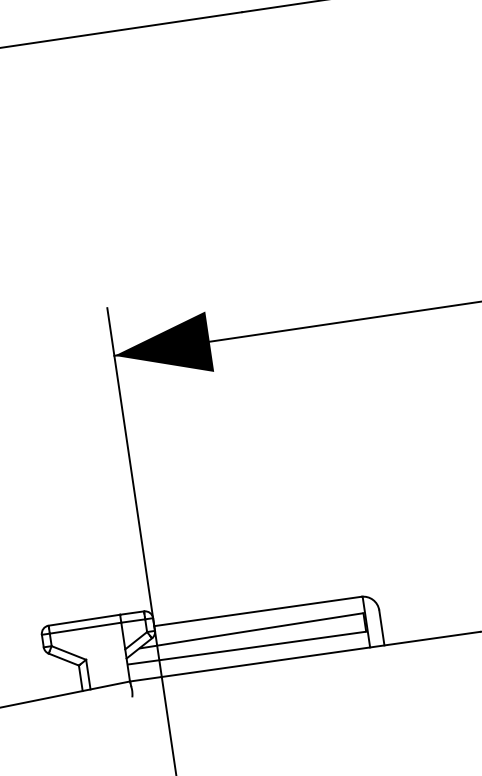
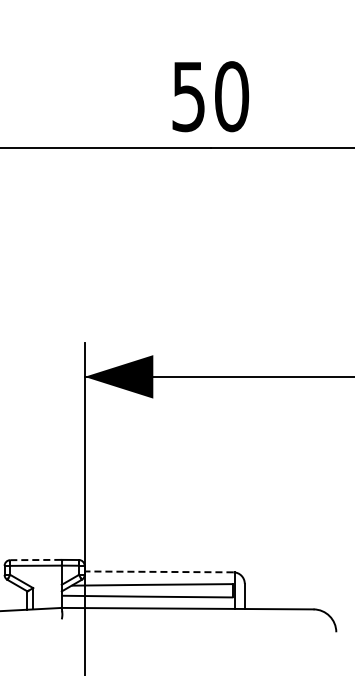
line: (256, 611) -> (158, 571), solid -> dashed
line: (85, 620) -> (36, 560), solid -> dashed

